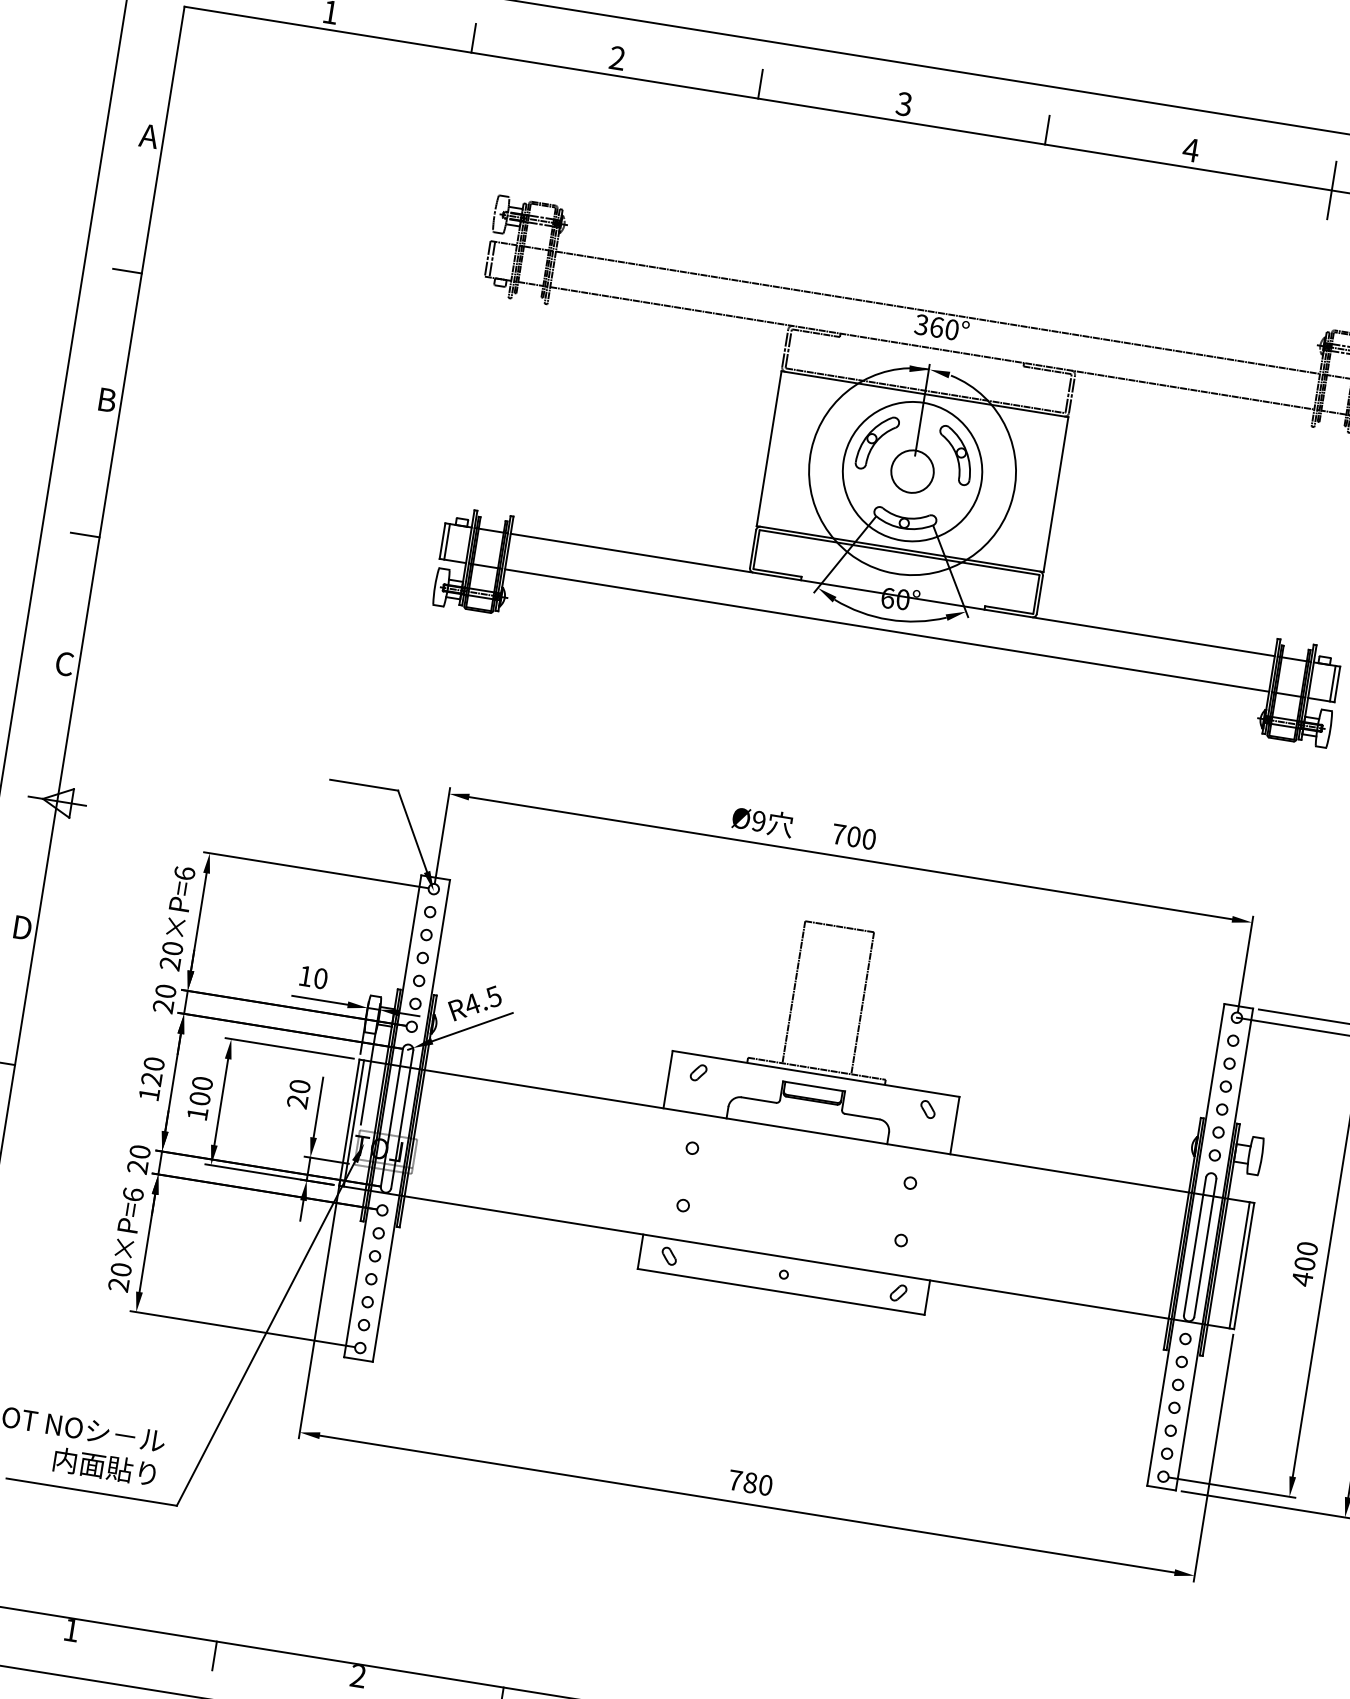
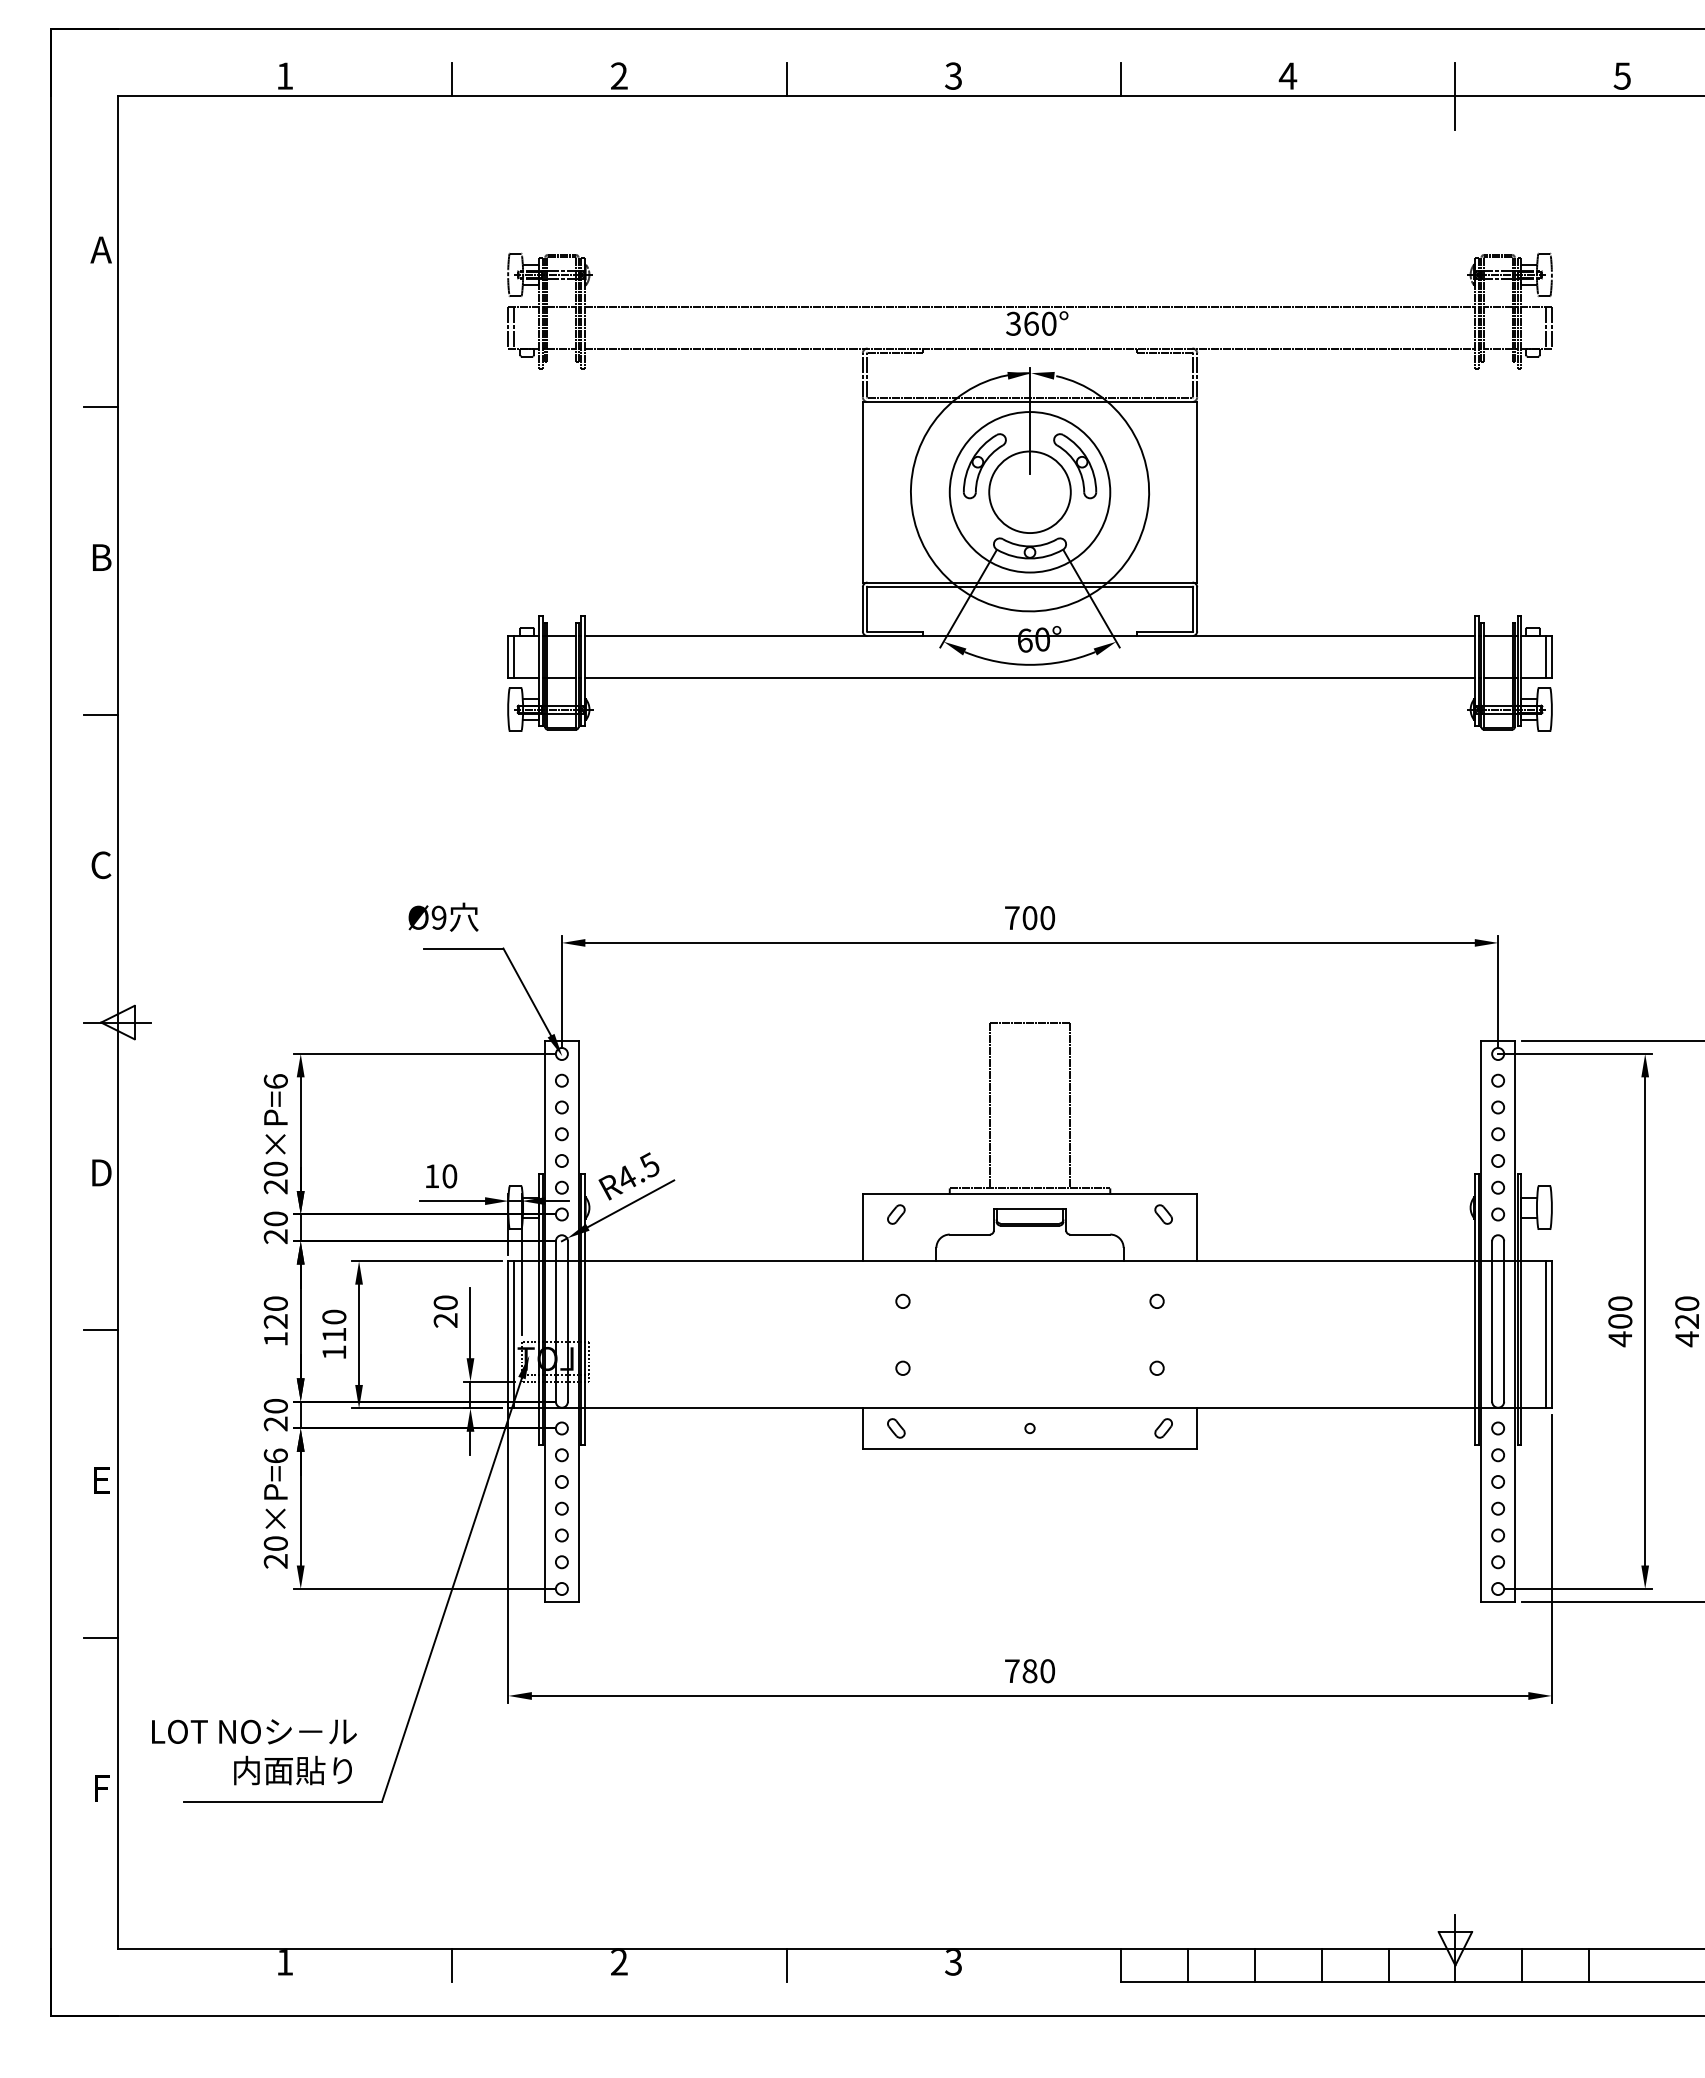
circle: (912, 471) -> (1029, 492), size x1.67
text: (762, 820) -> (443, 916), moved
text: (200, 1098) -> (334, 1334), 100 -> 110

